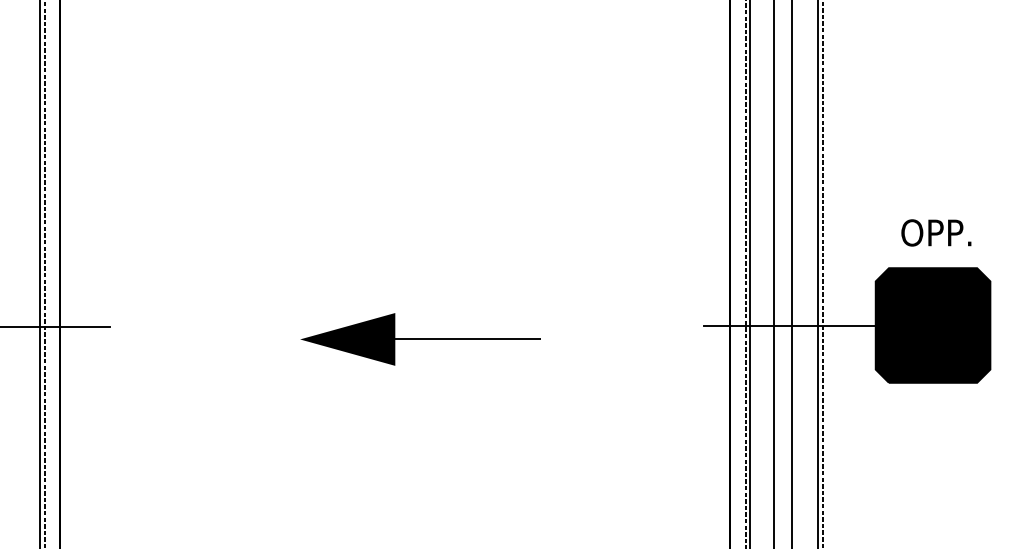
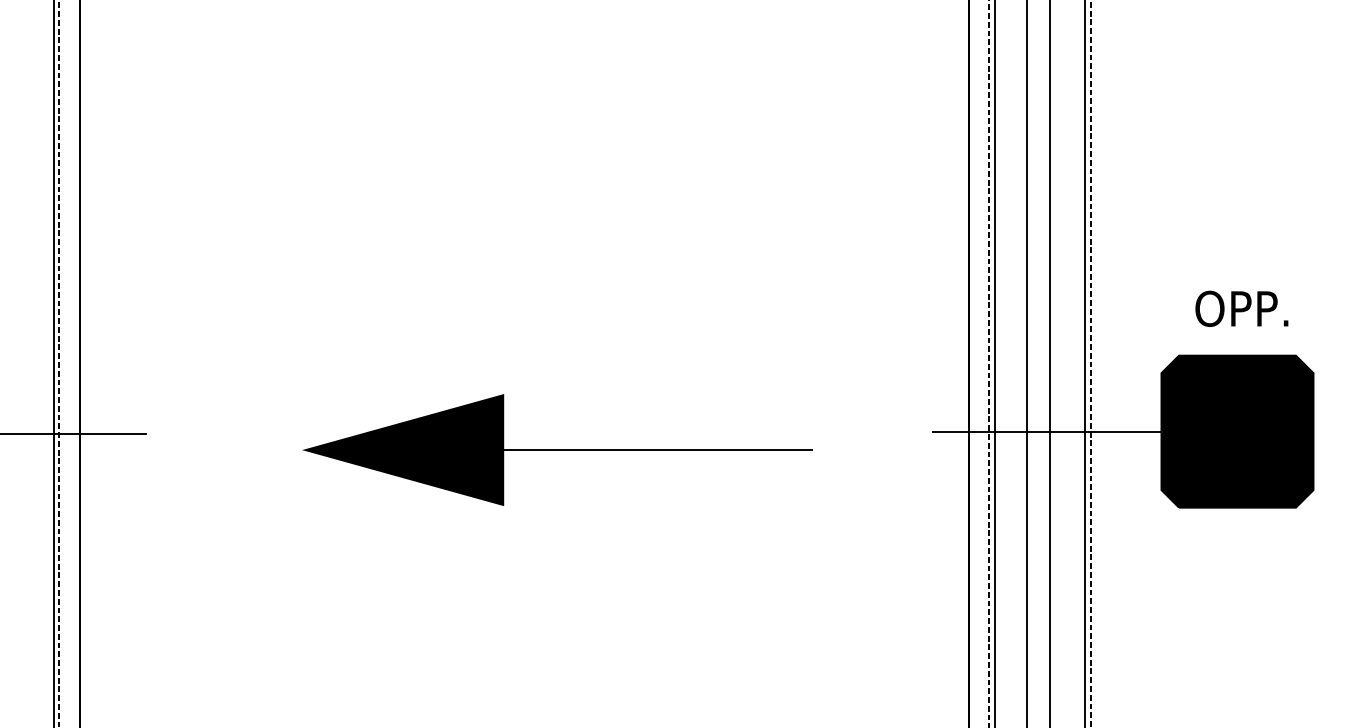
part: (420, 339) -> (557, 450), size x1.6

